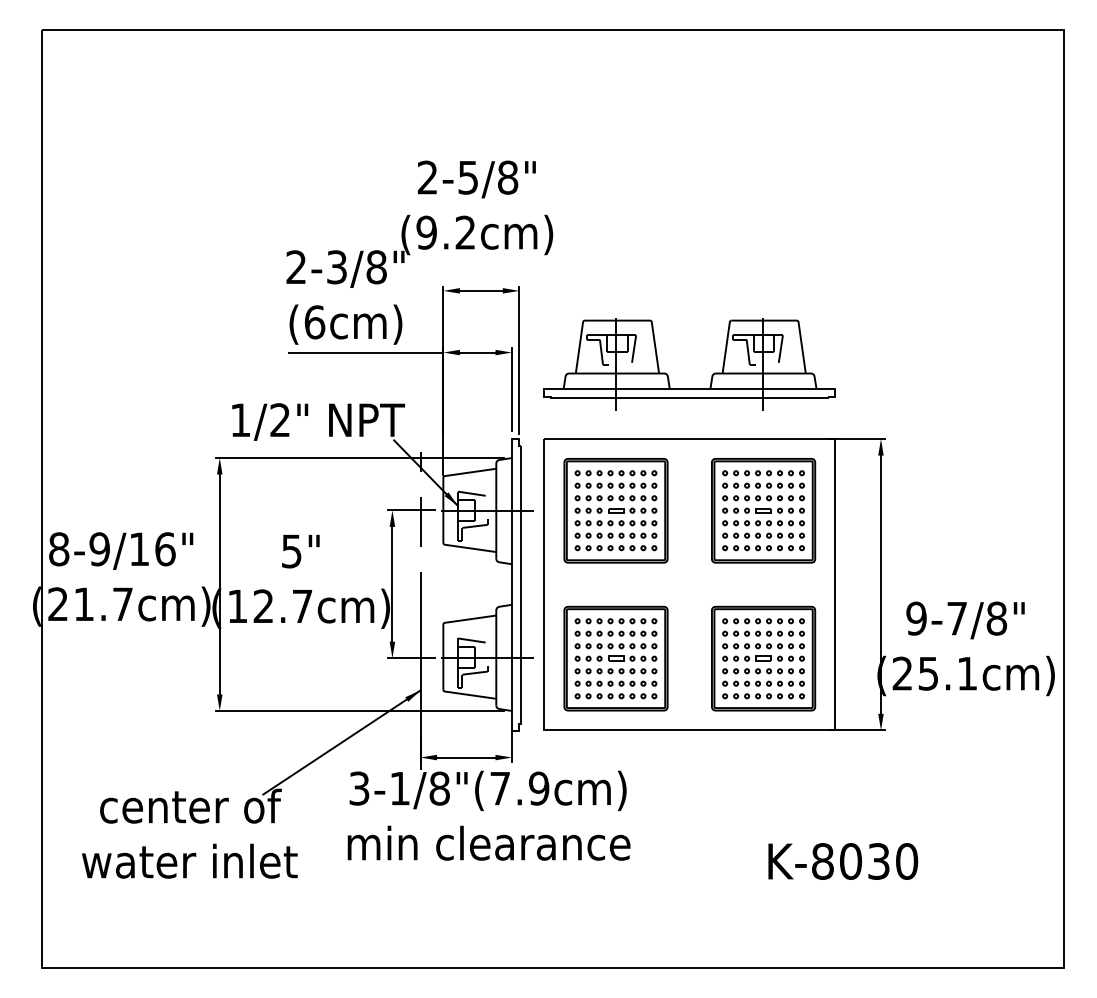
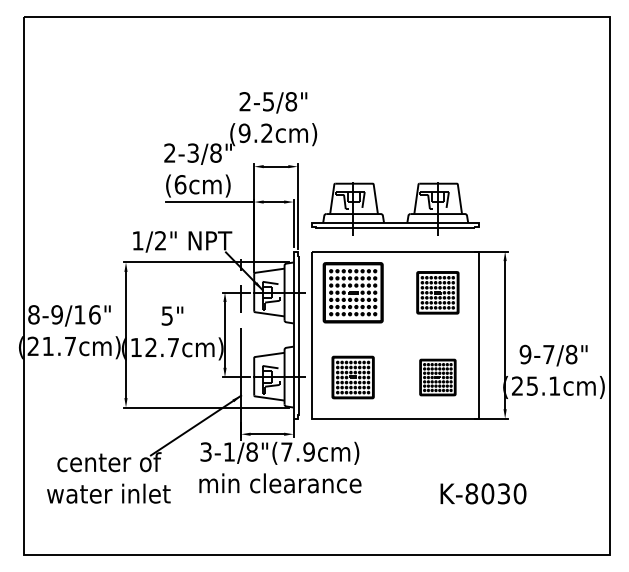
part: (763, 510) -> (437, 292), size x0.7
part: (614, 658) -> (352, 377), size x0.7
part: (763, 658) -> (437, 377), size x0.6

